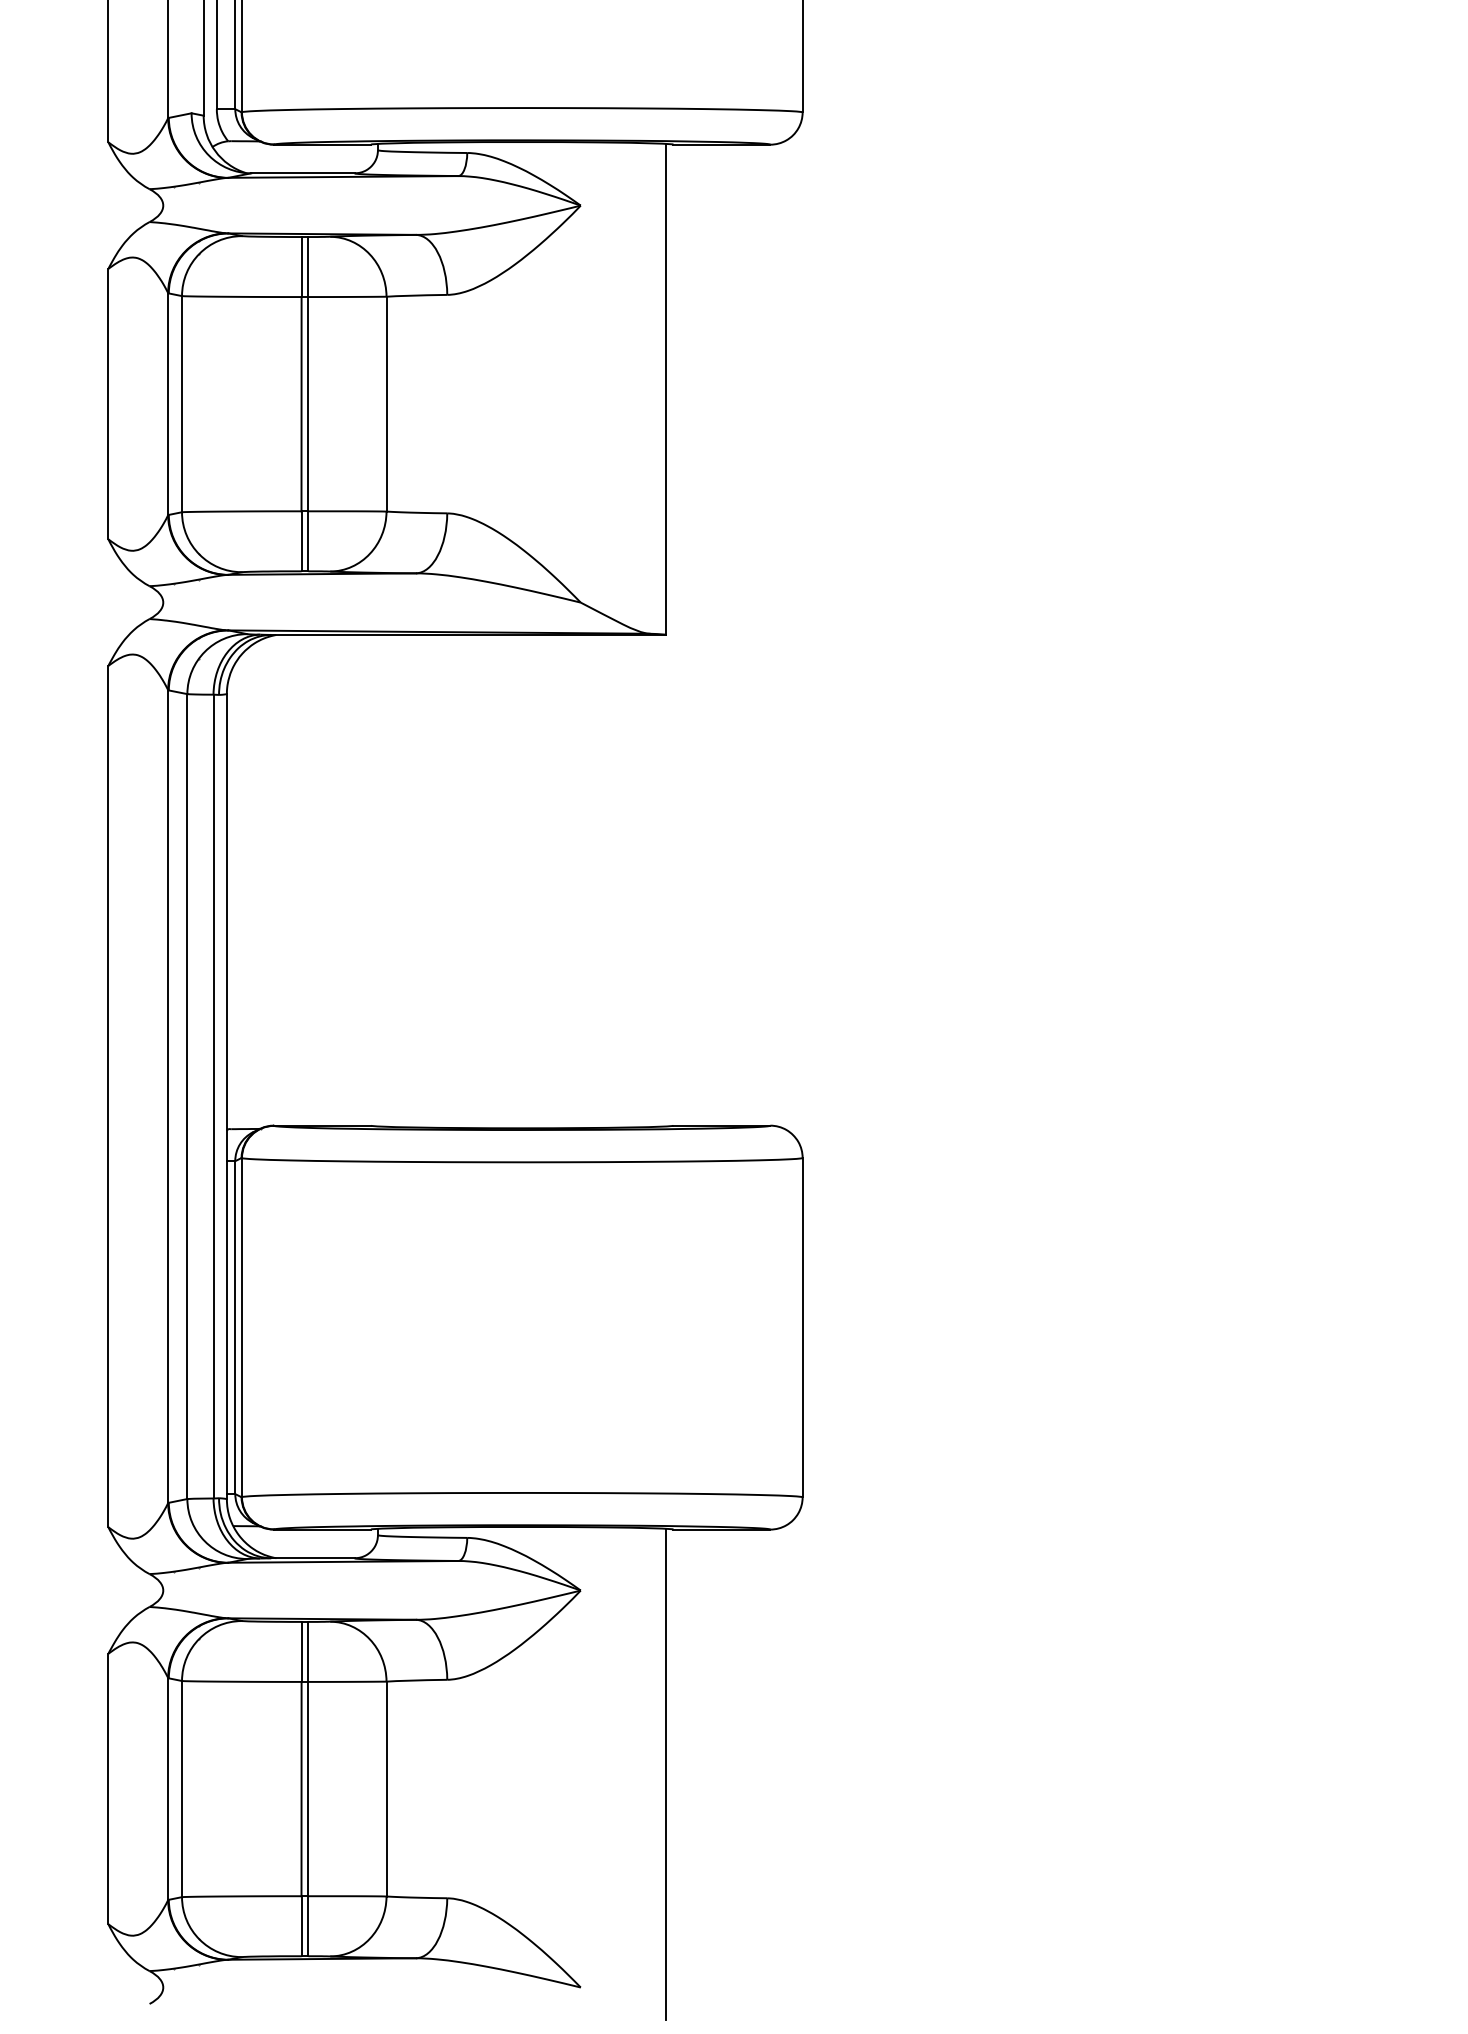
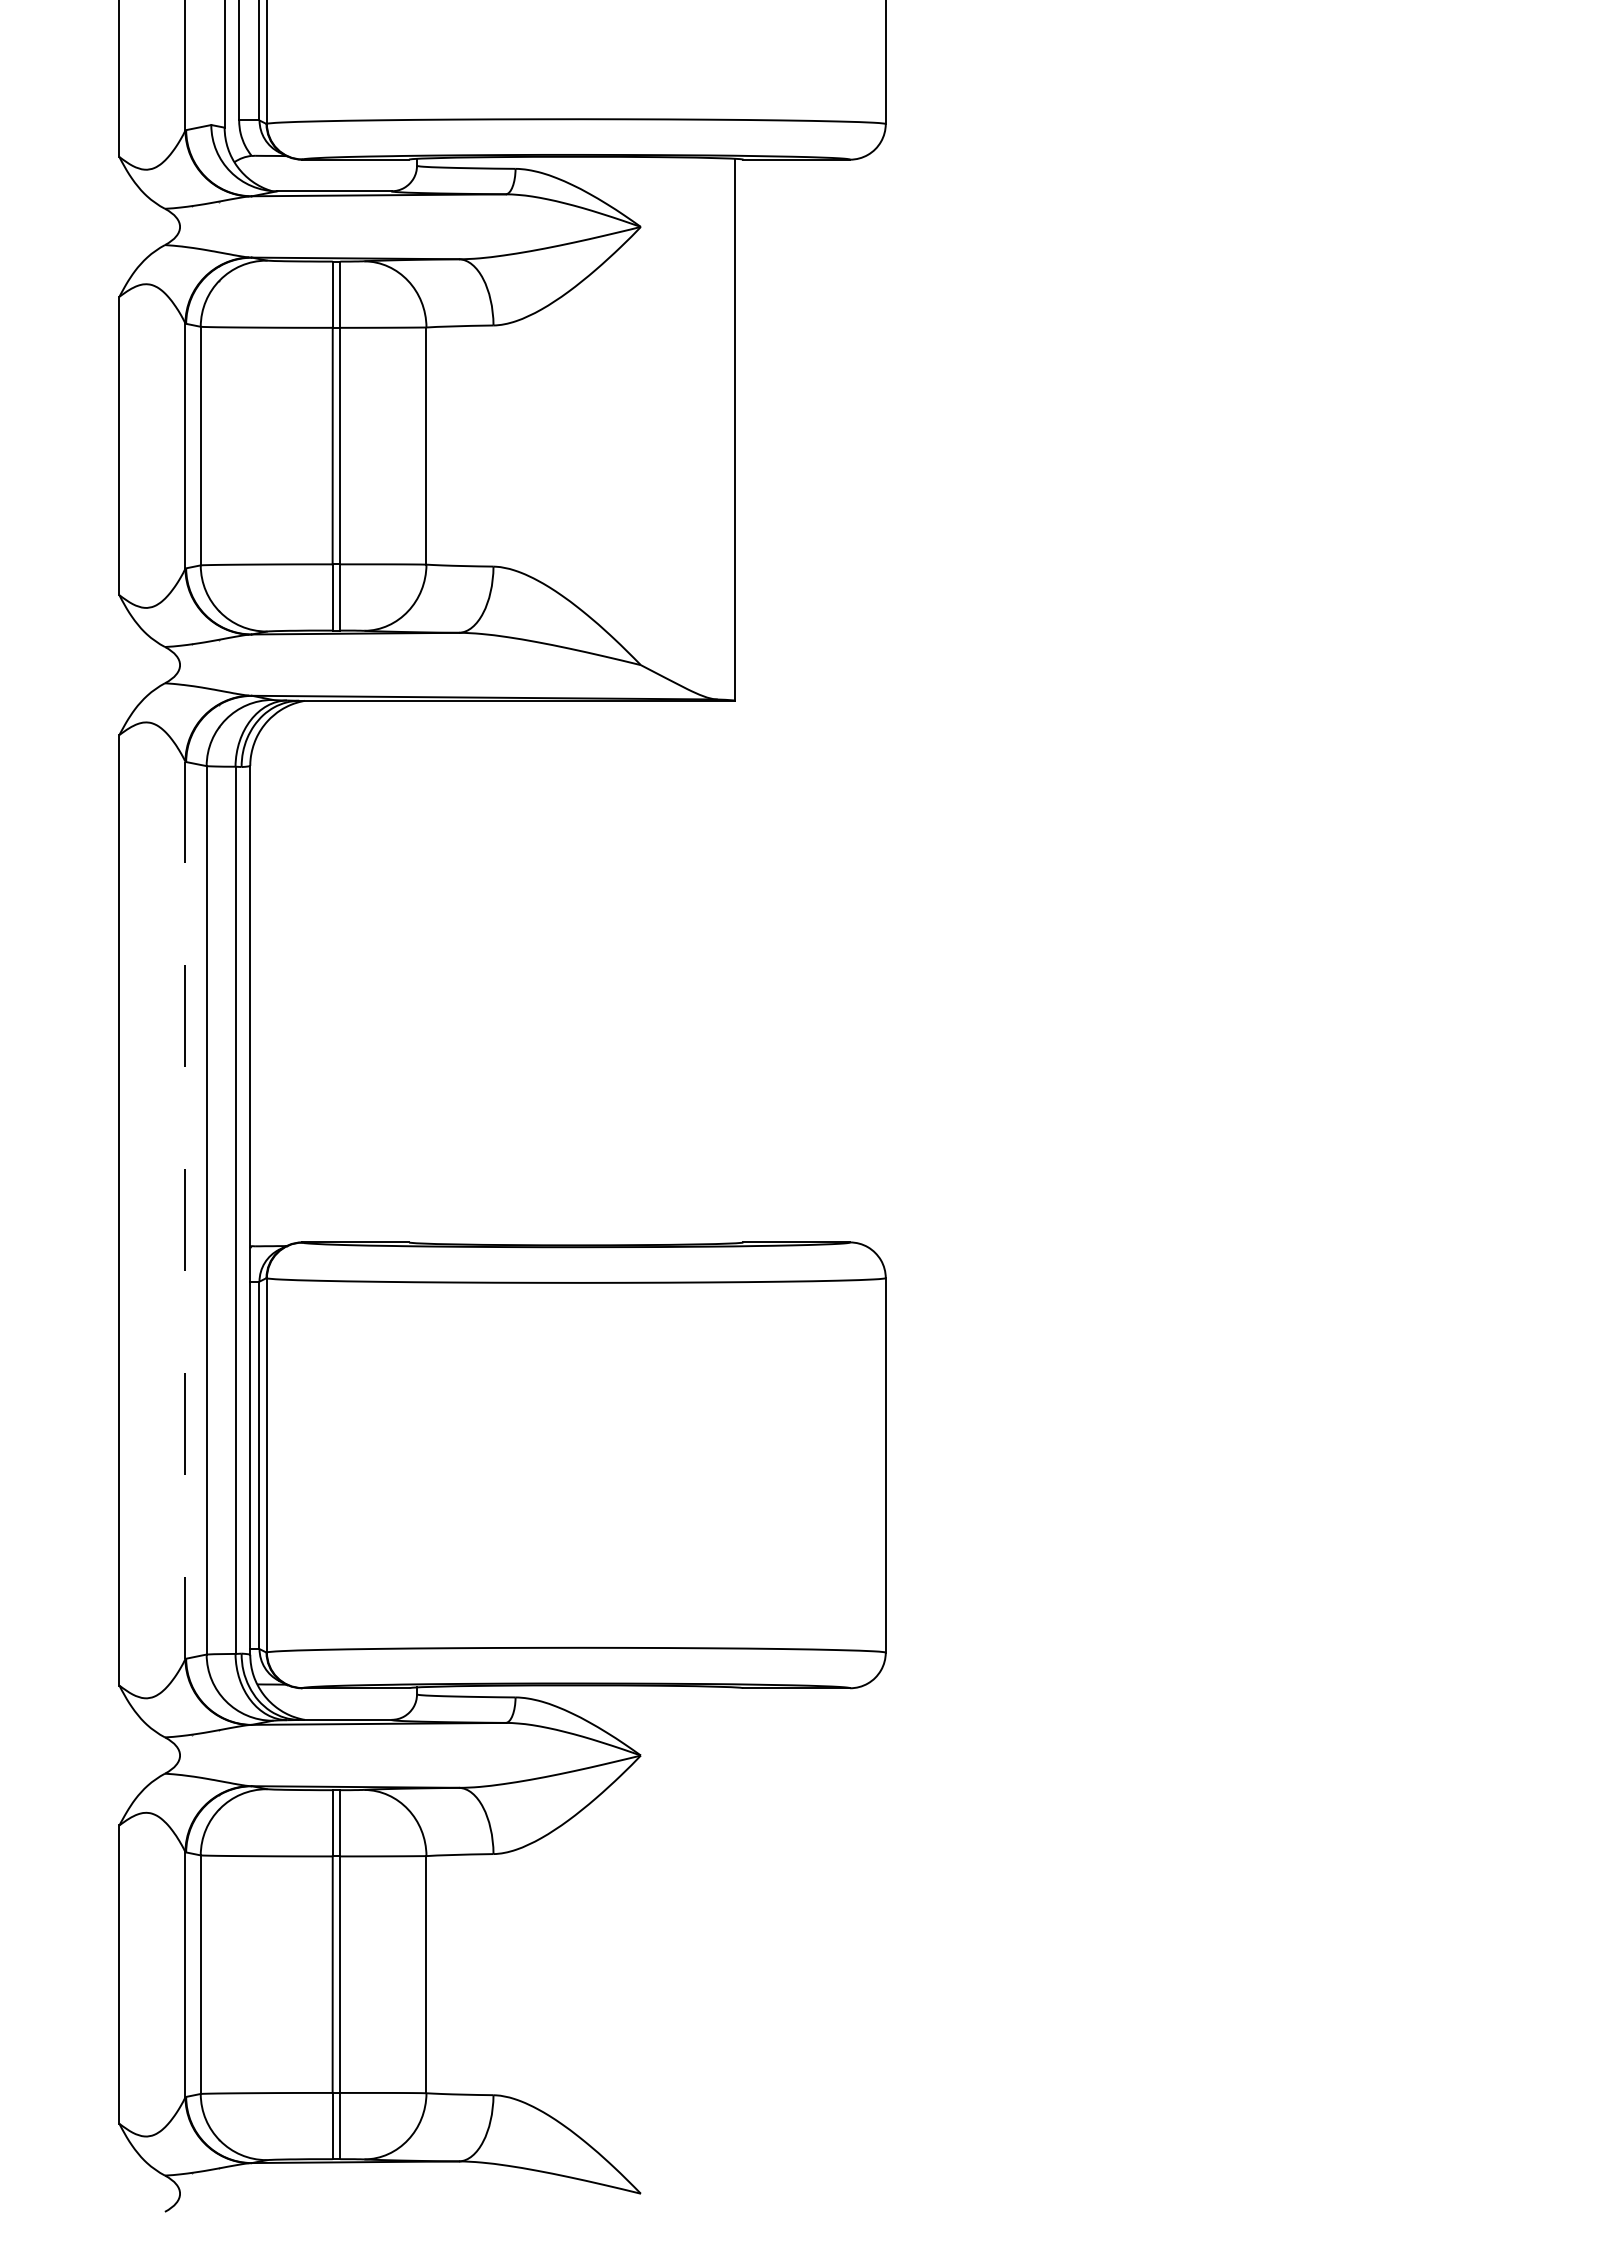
line: (168, 1096) -> (185, 1210), solid -> dashed
line: (666, 1774) -> (735, 1958), removed

